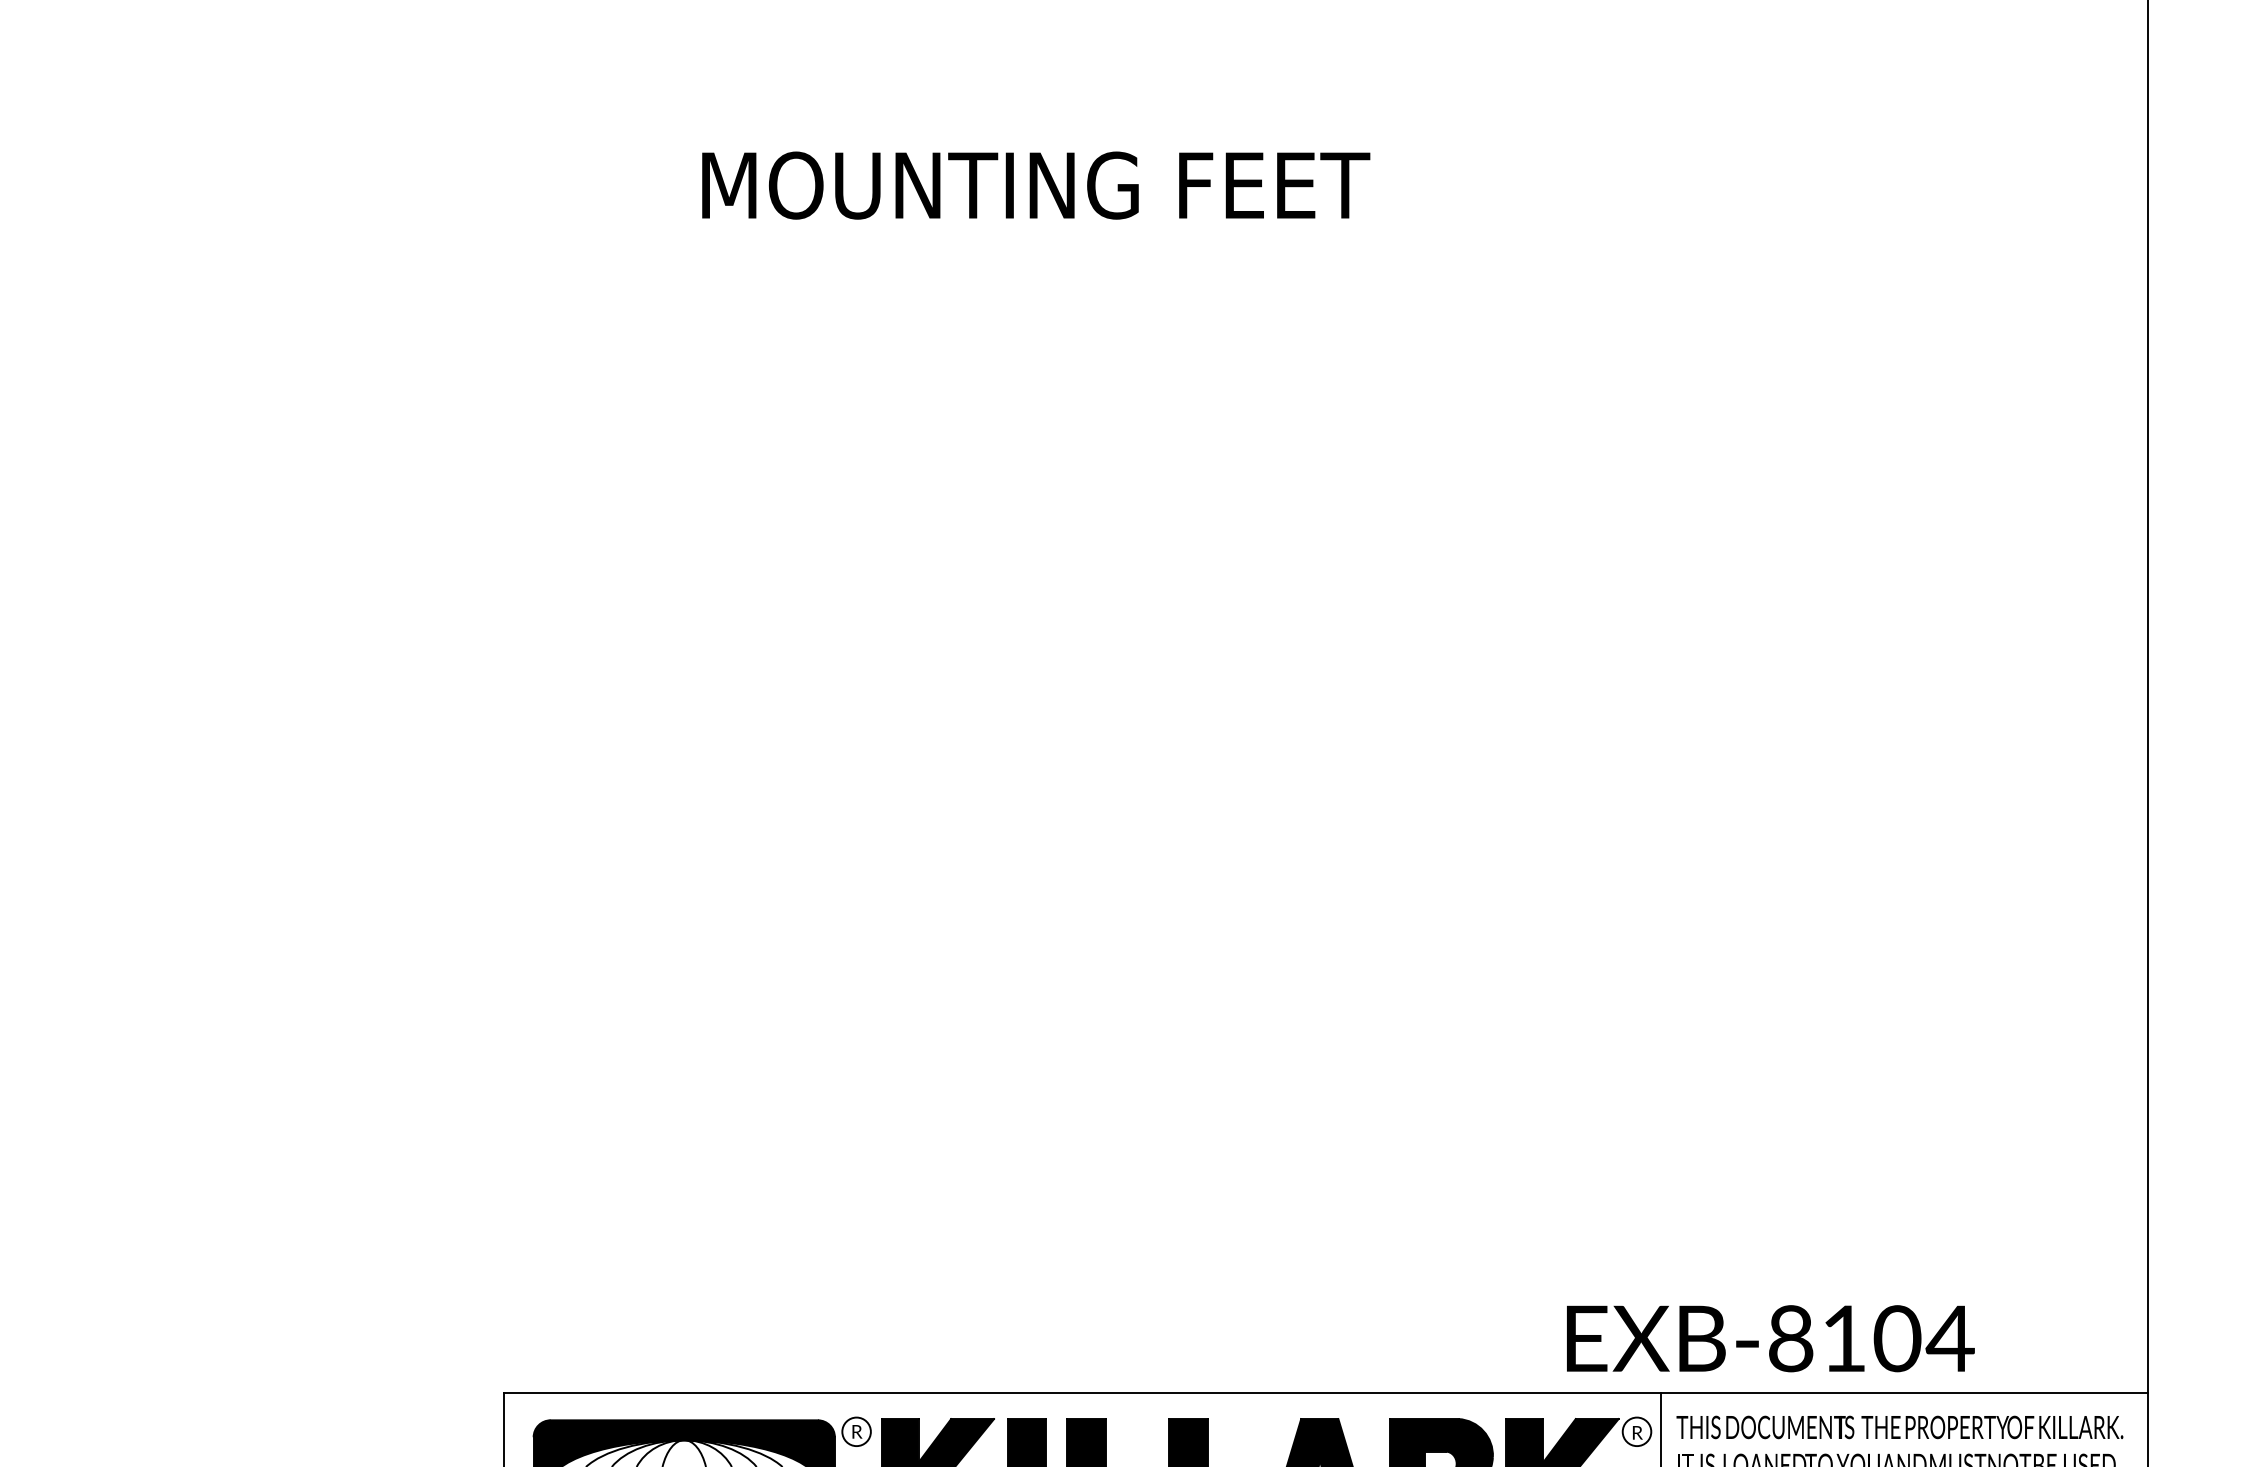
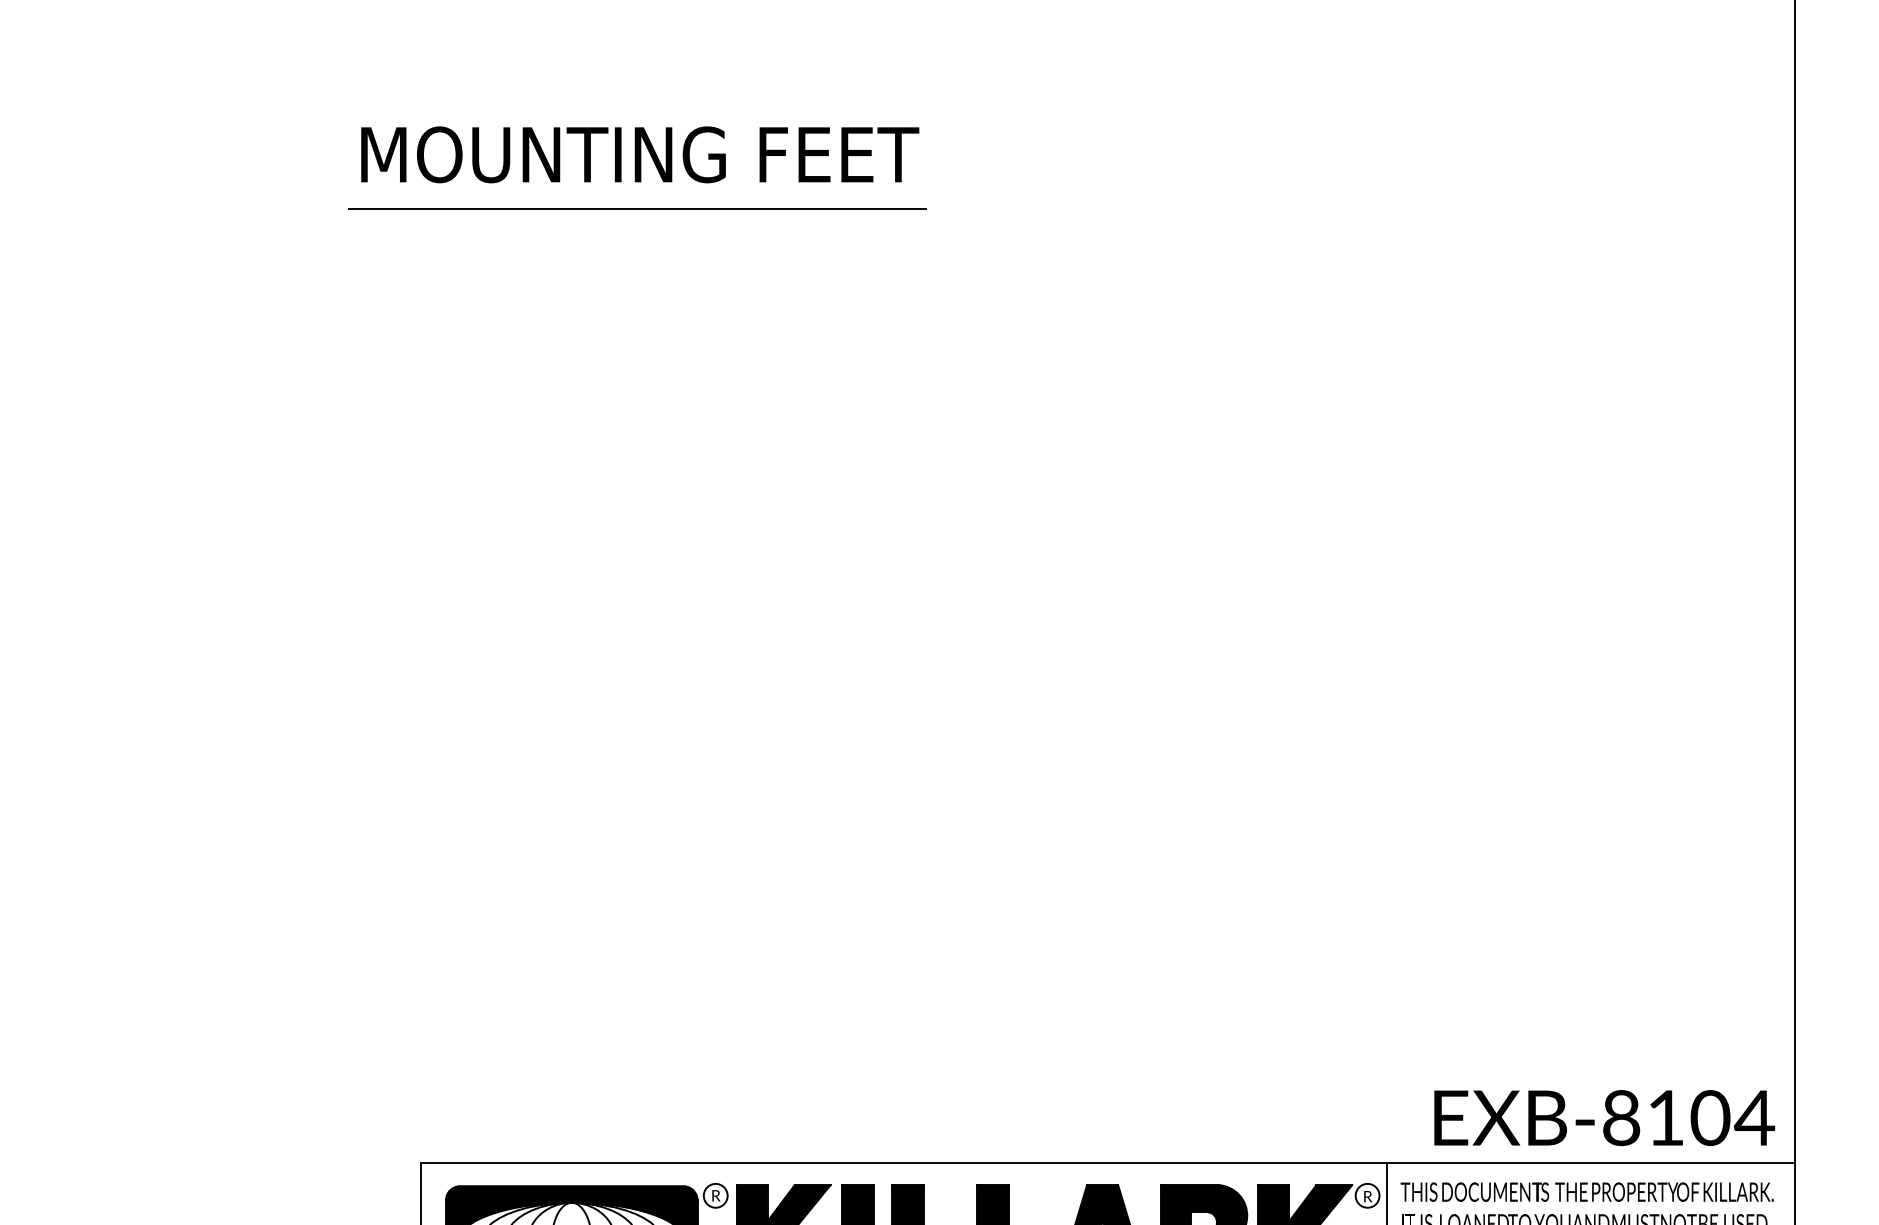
text: (1036, 185) -> (640, 154), moved
line: (762, 250) -> (637, 209), added
text: (1770, 1338) -> (1604, 1117), moved

